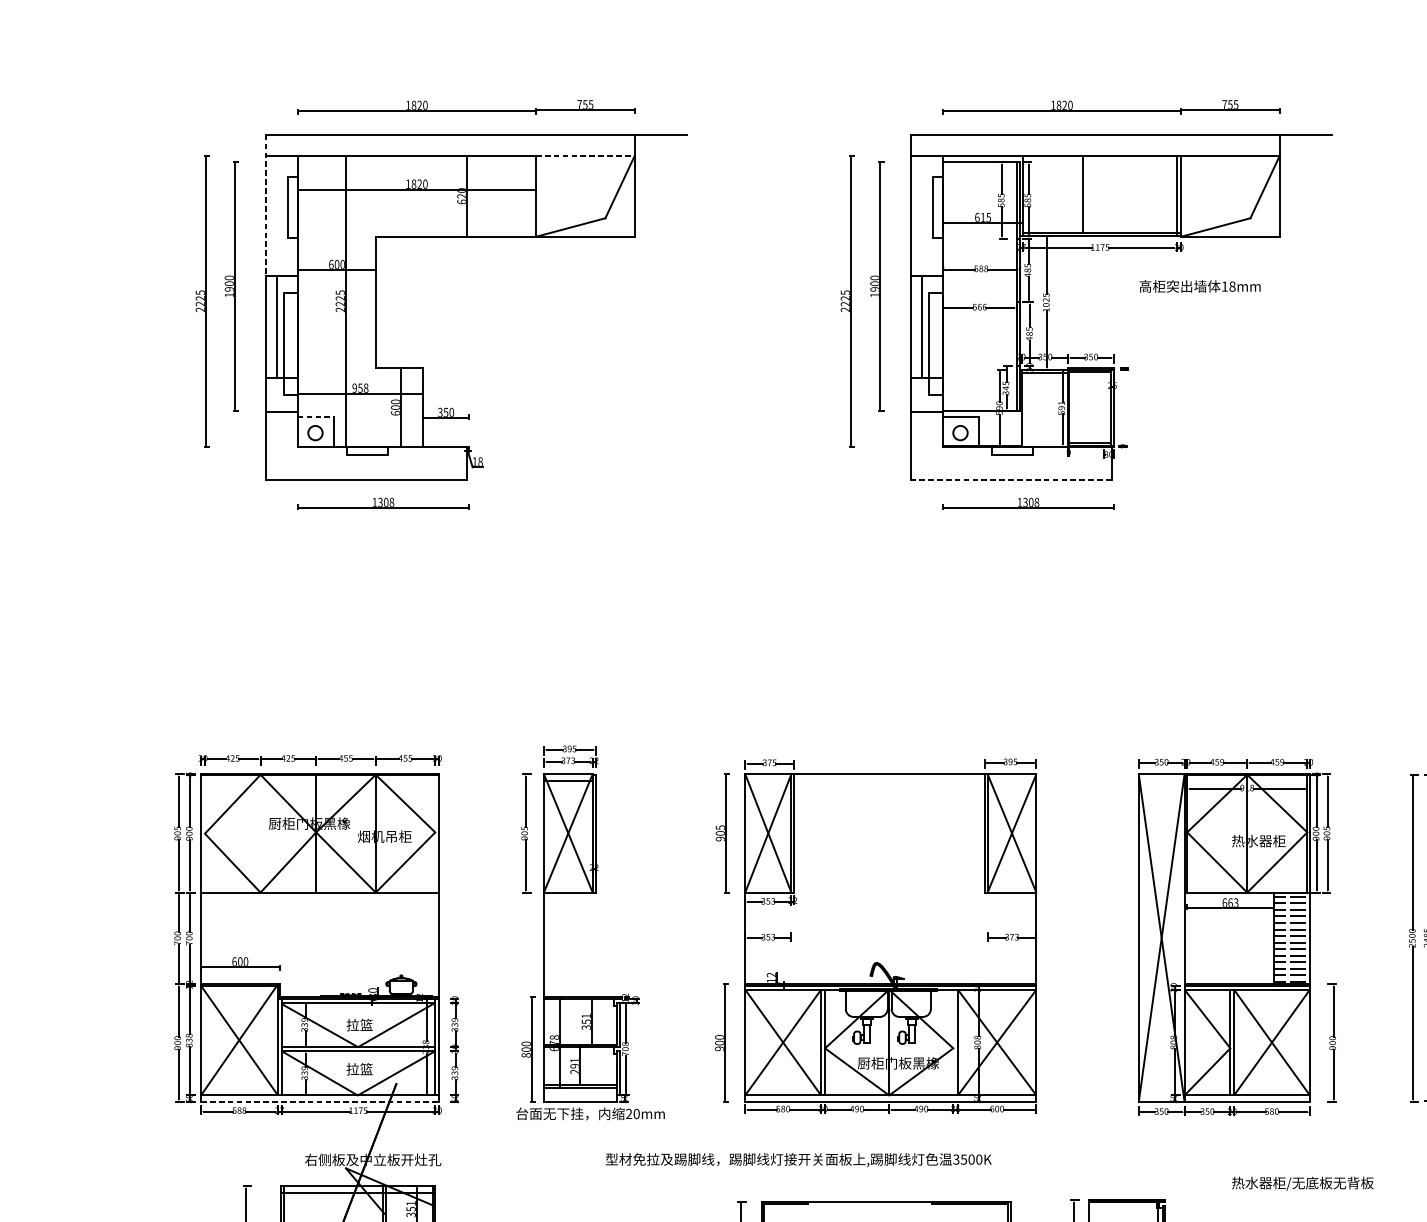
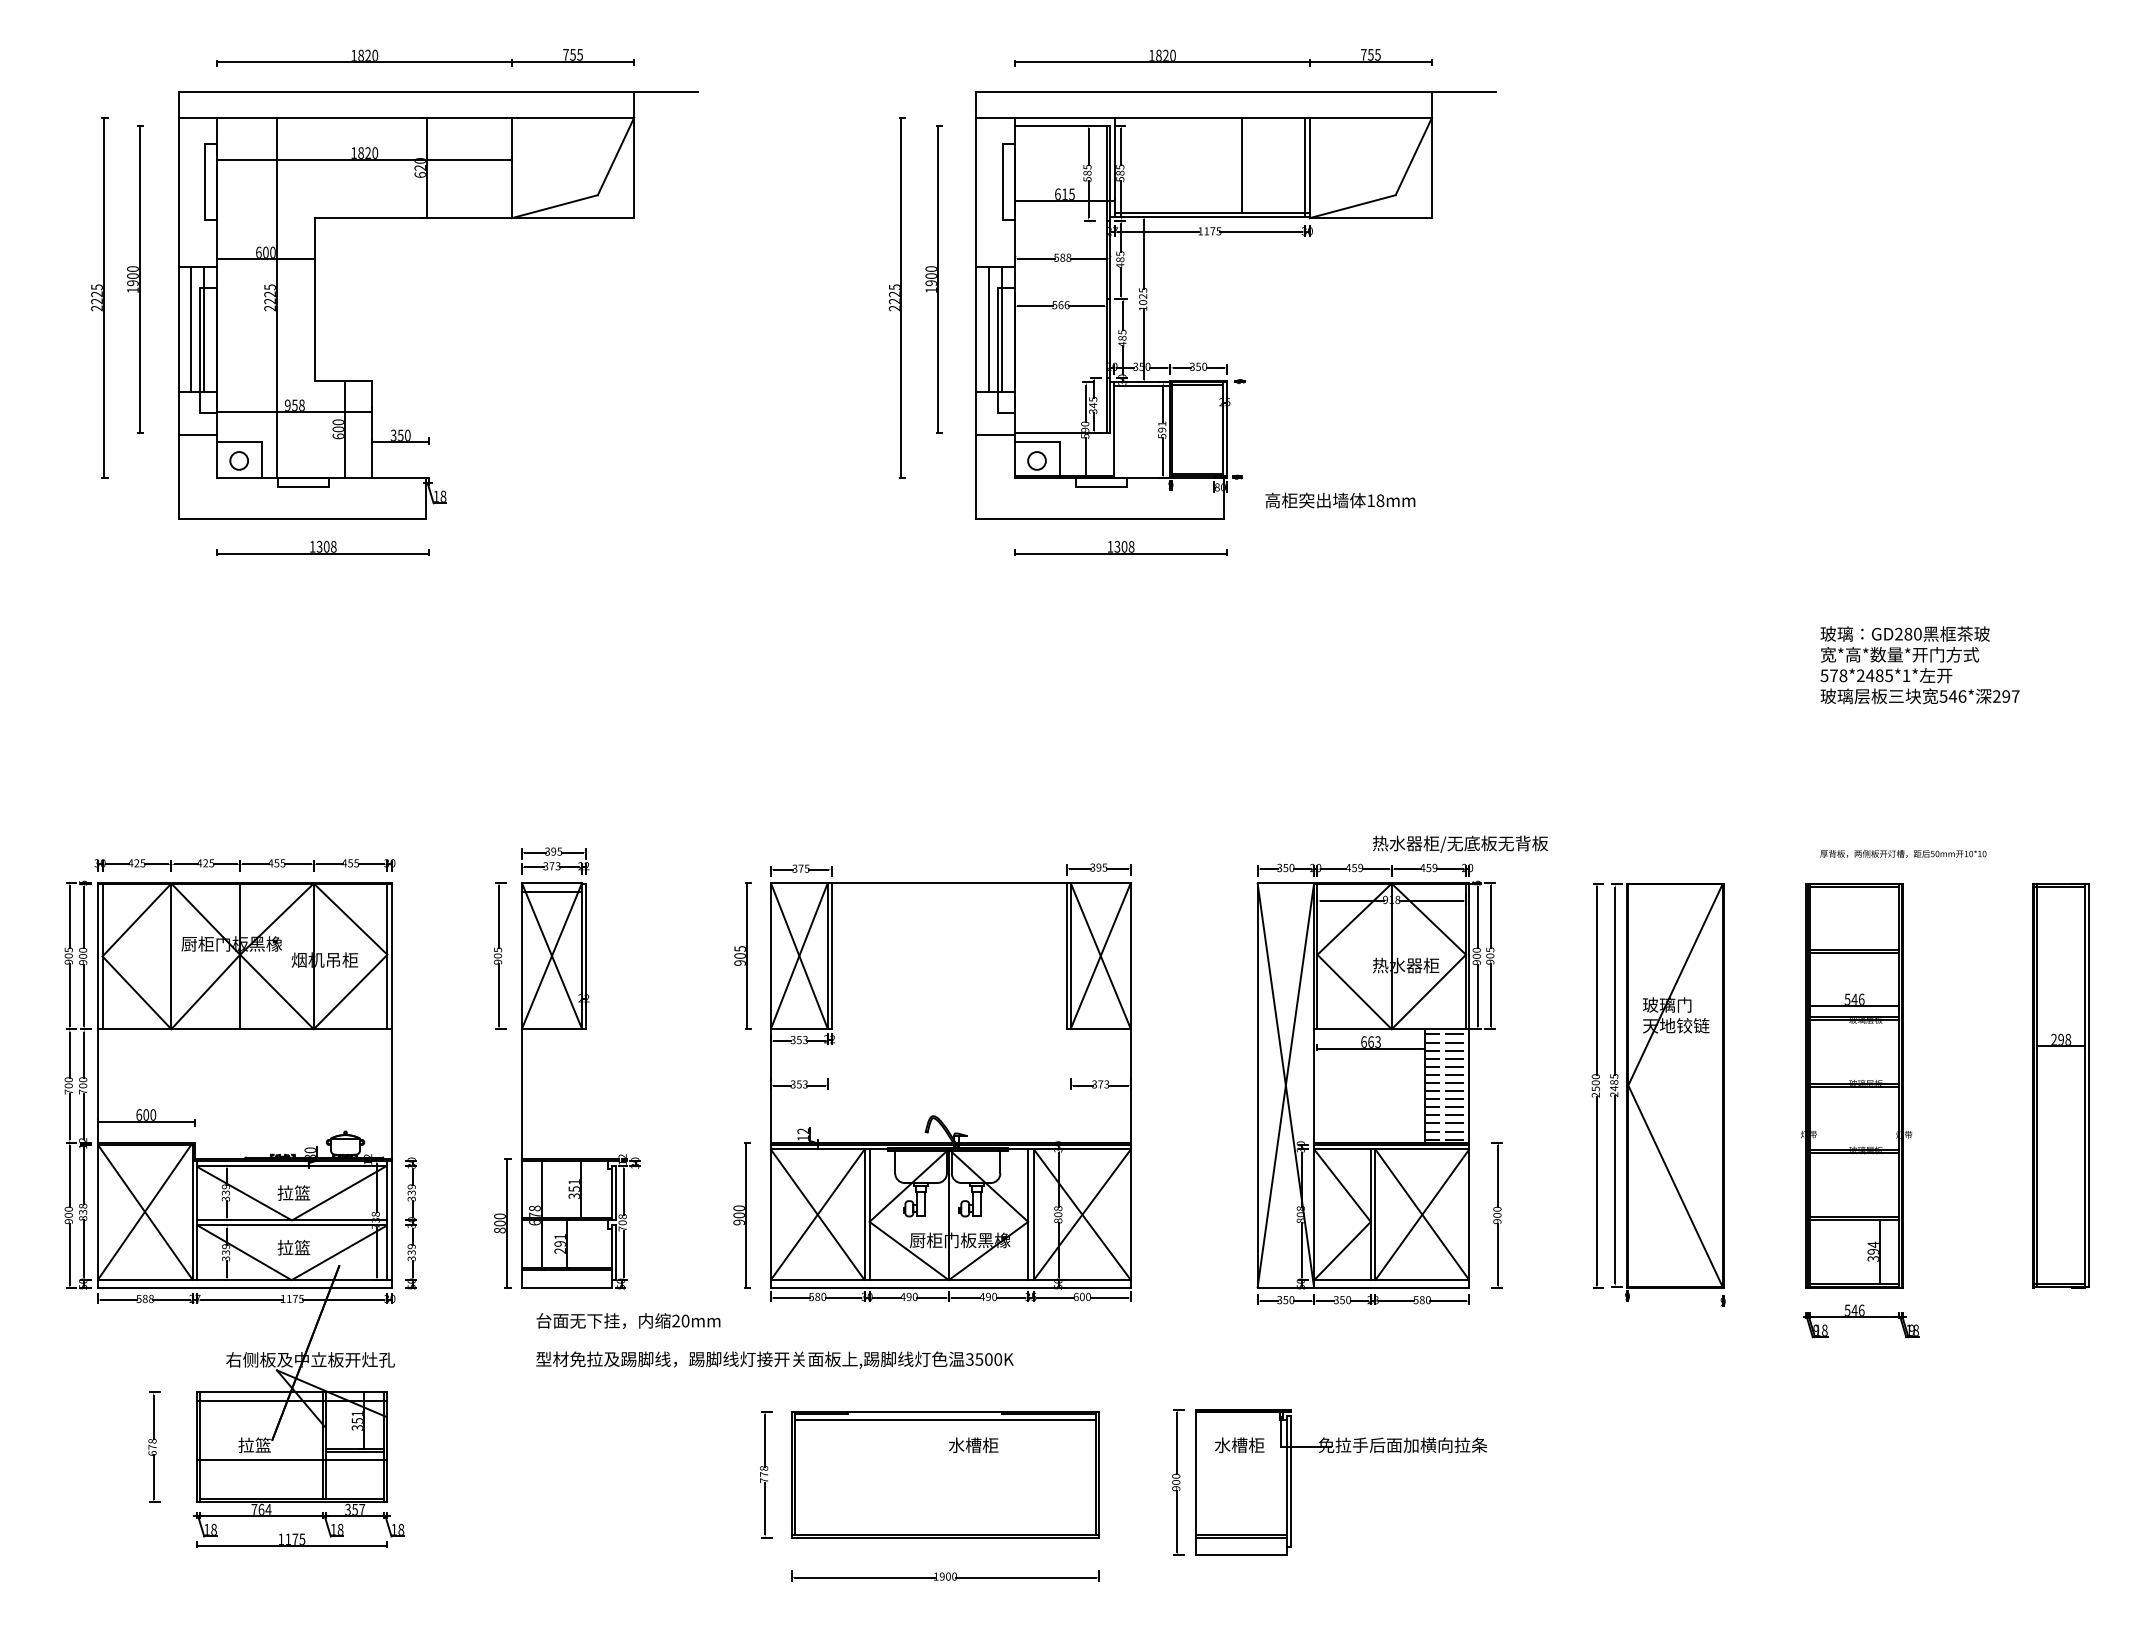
line: (585, 155) -> (573, 117), dashed -> solid
line: (1082, 193) -> (1241, 164), moved
line: (266, 205) -> (178, 179), dashed -> solid
text: (1200, 286) -> (1340, 500), moved
line: (287, 326) -> (204, 329), added
line: (932, 326) -> (1002, 329), added
line: (316, 417) -> (240, 441), dashed -> solid
line: (1011, 480) -> (1100, 519), dashed -> solid
line: (204, 833) -> (102, 956), added
line: (260, 833) -> (171, 956), added
line: (435, 833) -> (387, 956), added
line: (953, 1042) -> (1028, 1214), added
line: (320, 1102) -> (245, 1288), dashed -> solid
text: (590, 1113) -> (628, 1320), moved
text: (798, 1159) -> (774, 1359), moved
text: (1302, 1183) -> (1460, 843), moved
line: (886, 1208) -> (945, 1419), added

